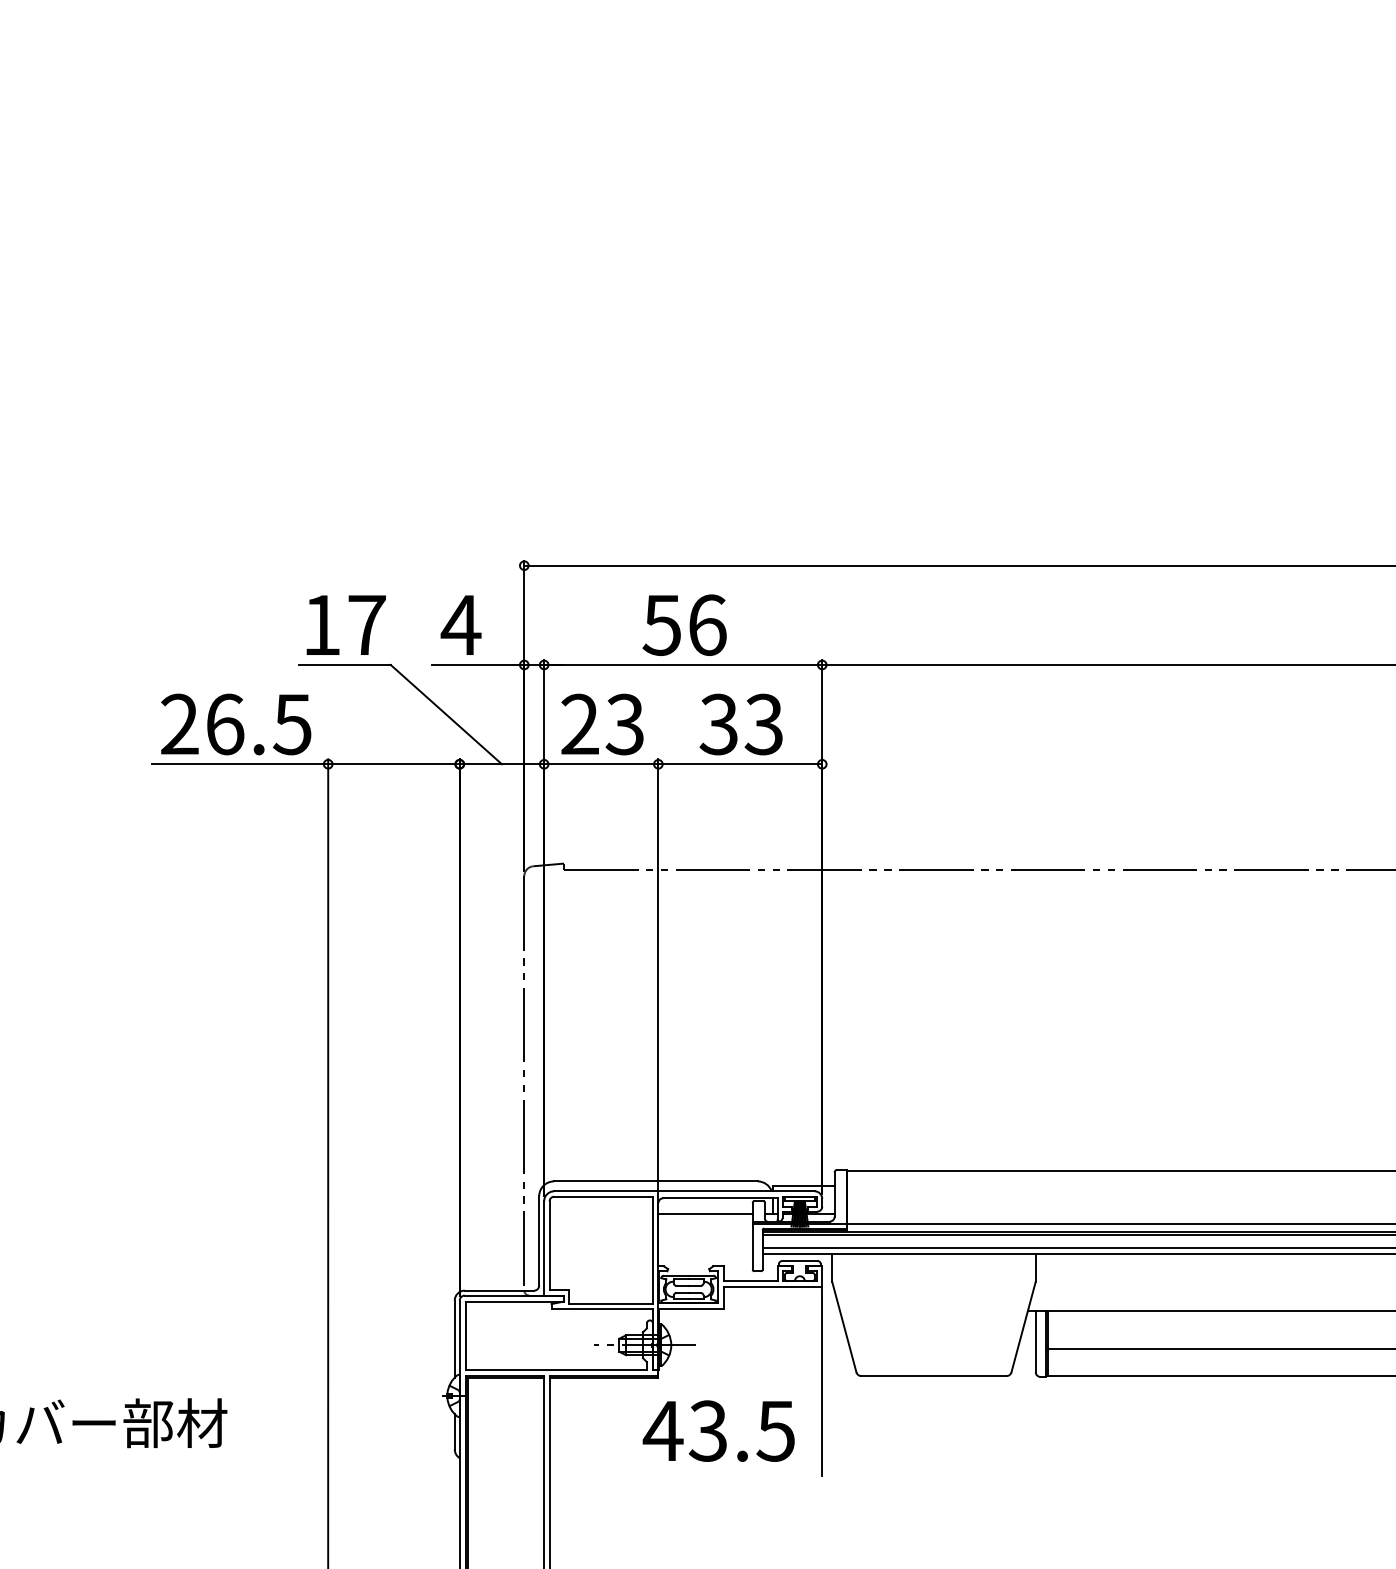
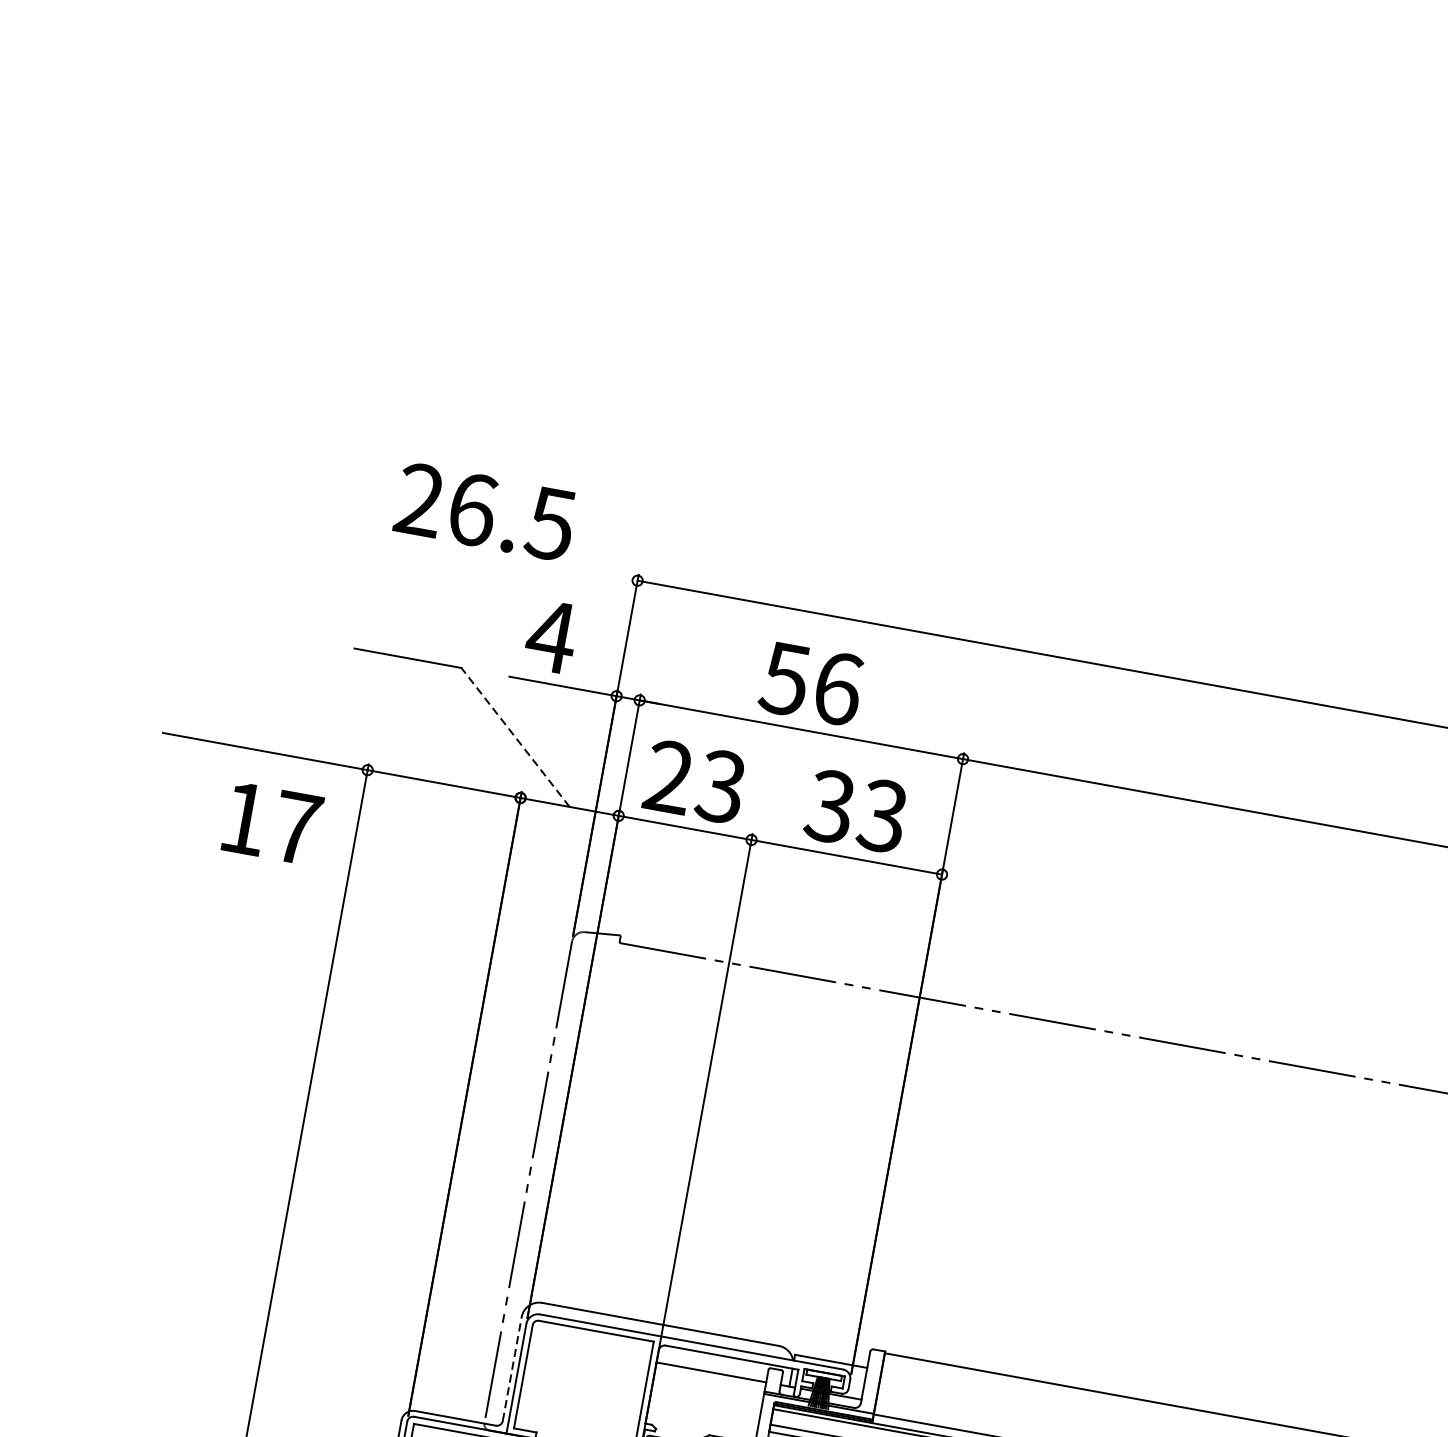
text: (345, 624) -> (271, 822), moved
line: (446, 714) -> (515, 737), solid -> dashed
text: (236, 724) -> (485, 512), moved
line: (539, 1240) -> (512, 1368), solid -> dashed

